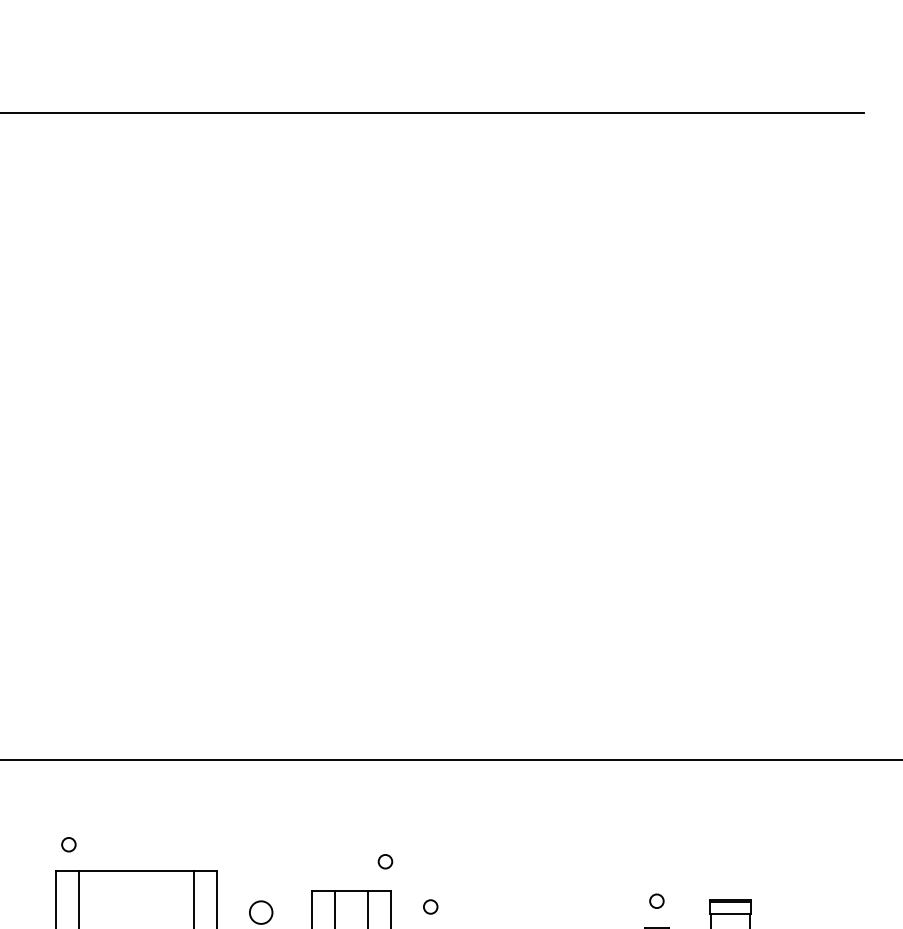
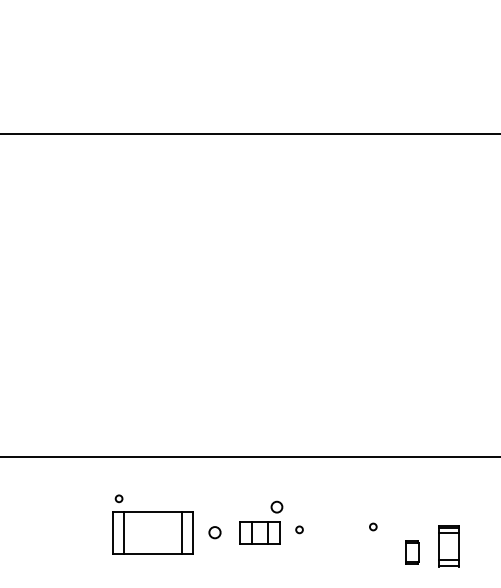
circle: (384, 862) -> (276, 507), size x1.6
circle: (657, 900) -> (373, 526), moved

